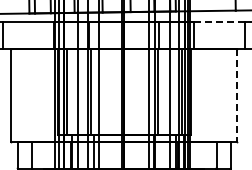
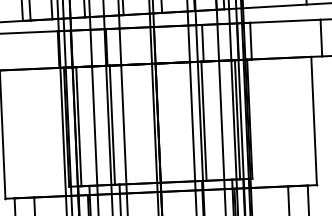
line: (219, 22) -> (285, 21), dashed -> solid
line: (237, 95) -> (314, 121), dashed -> solid

